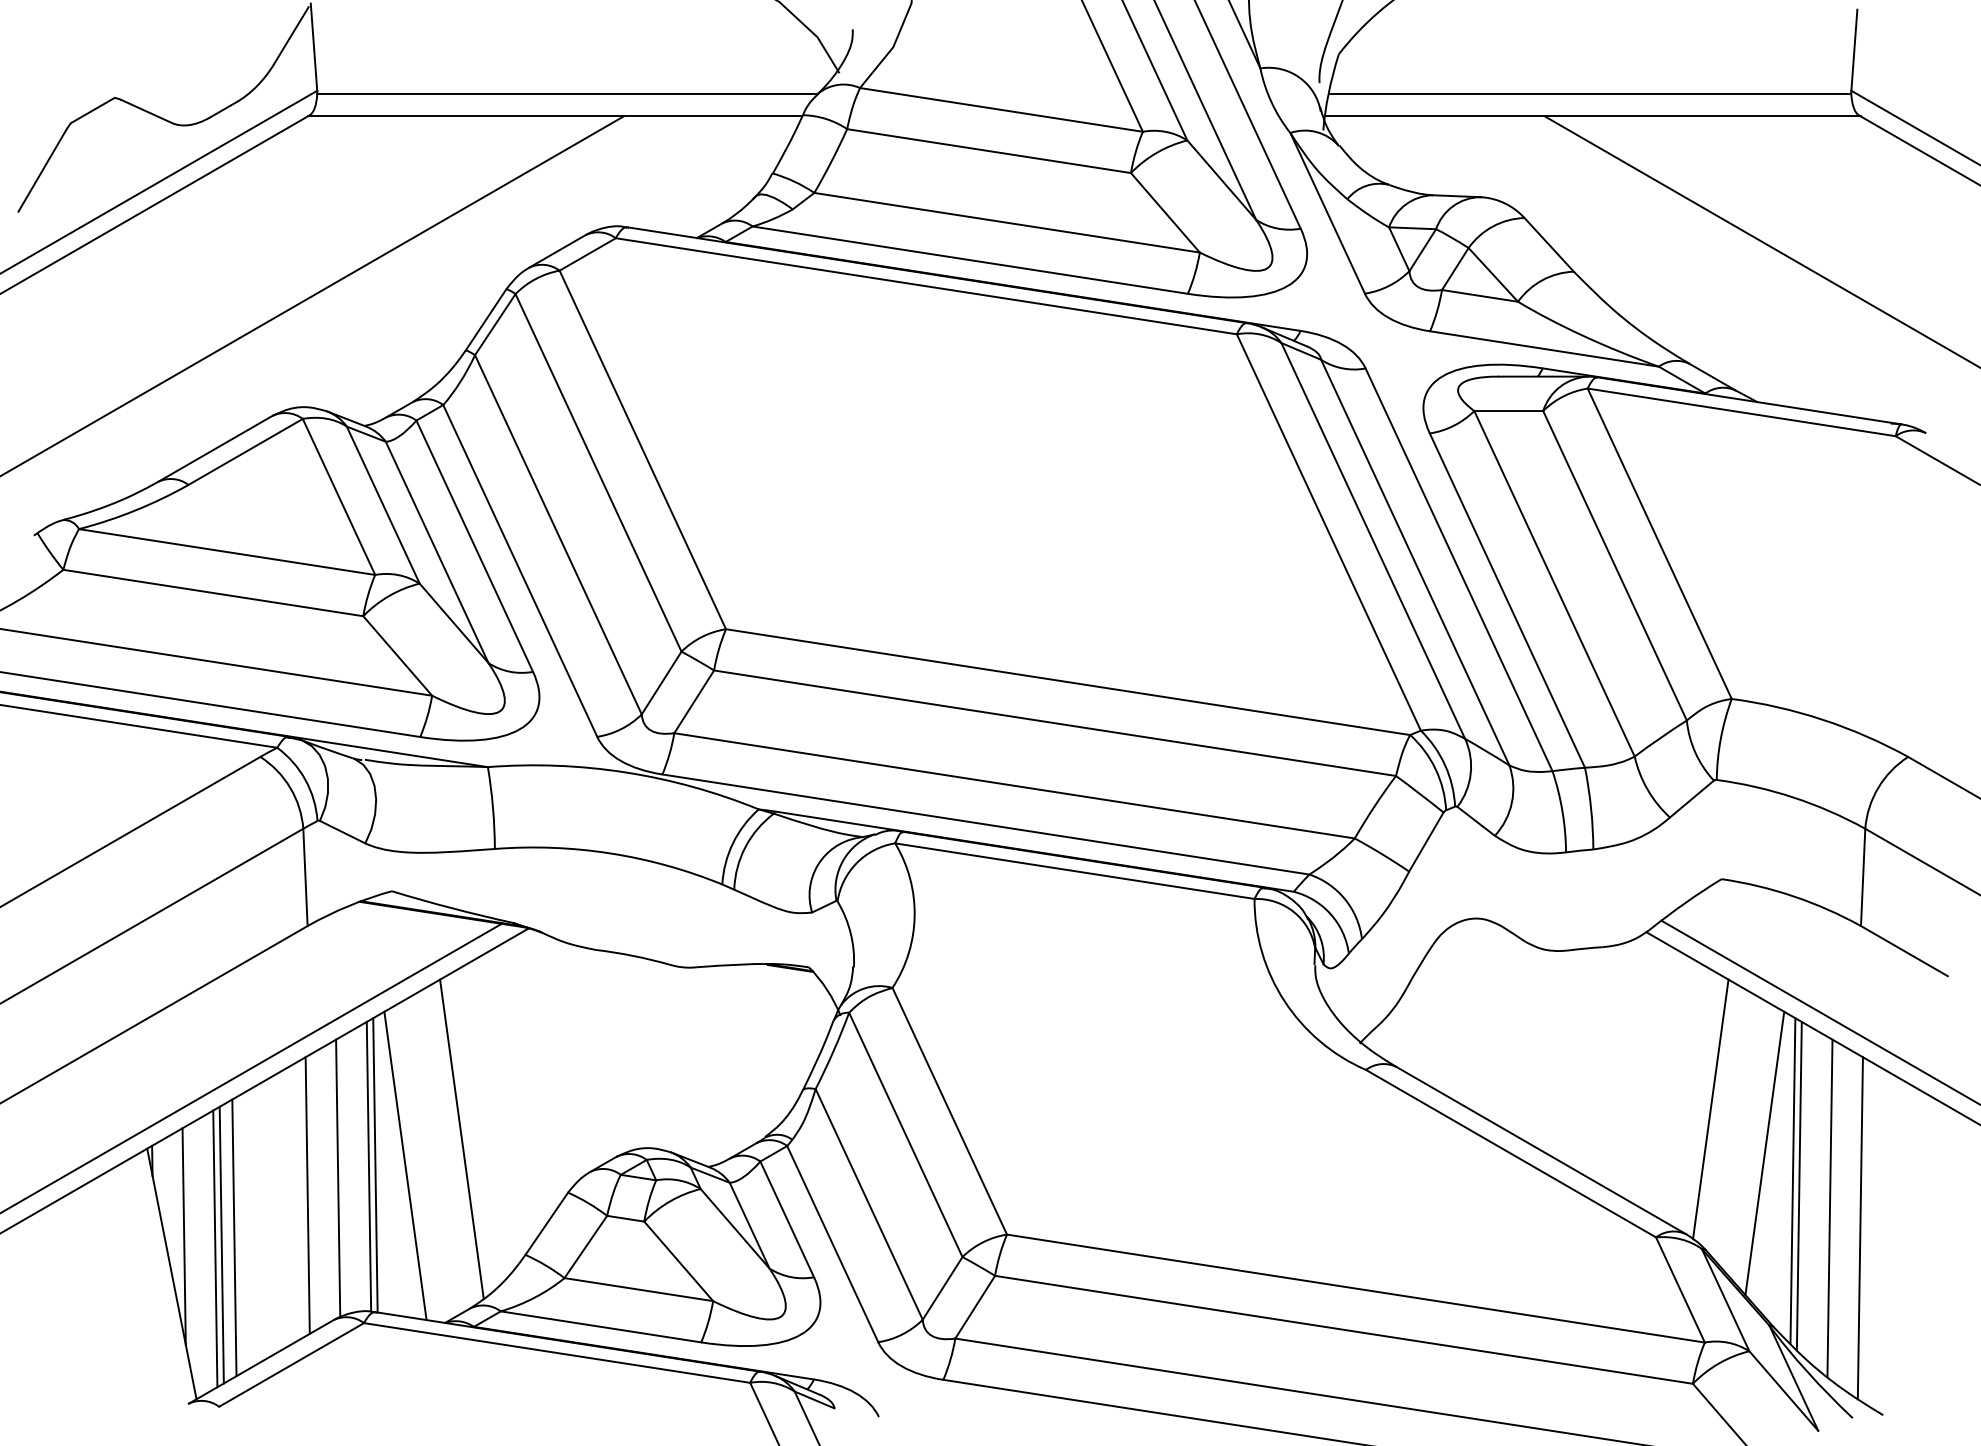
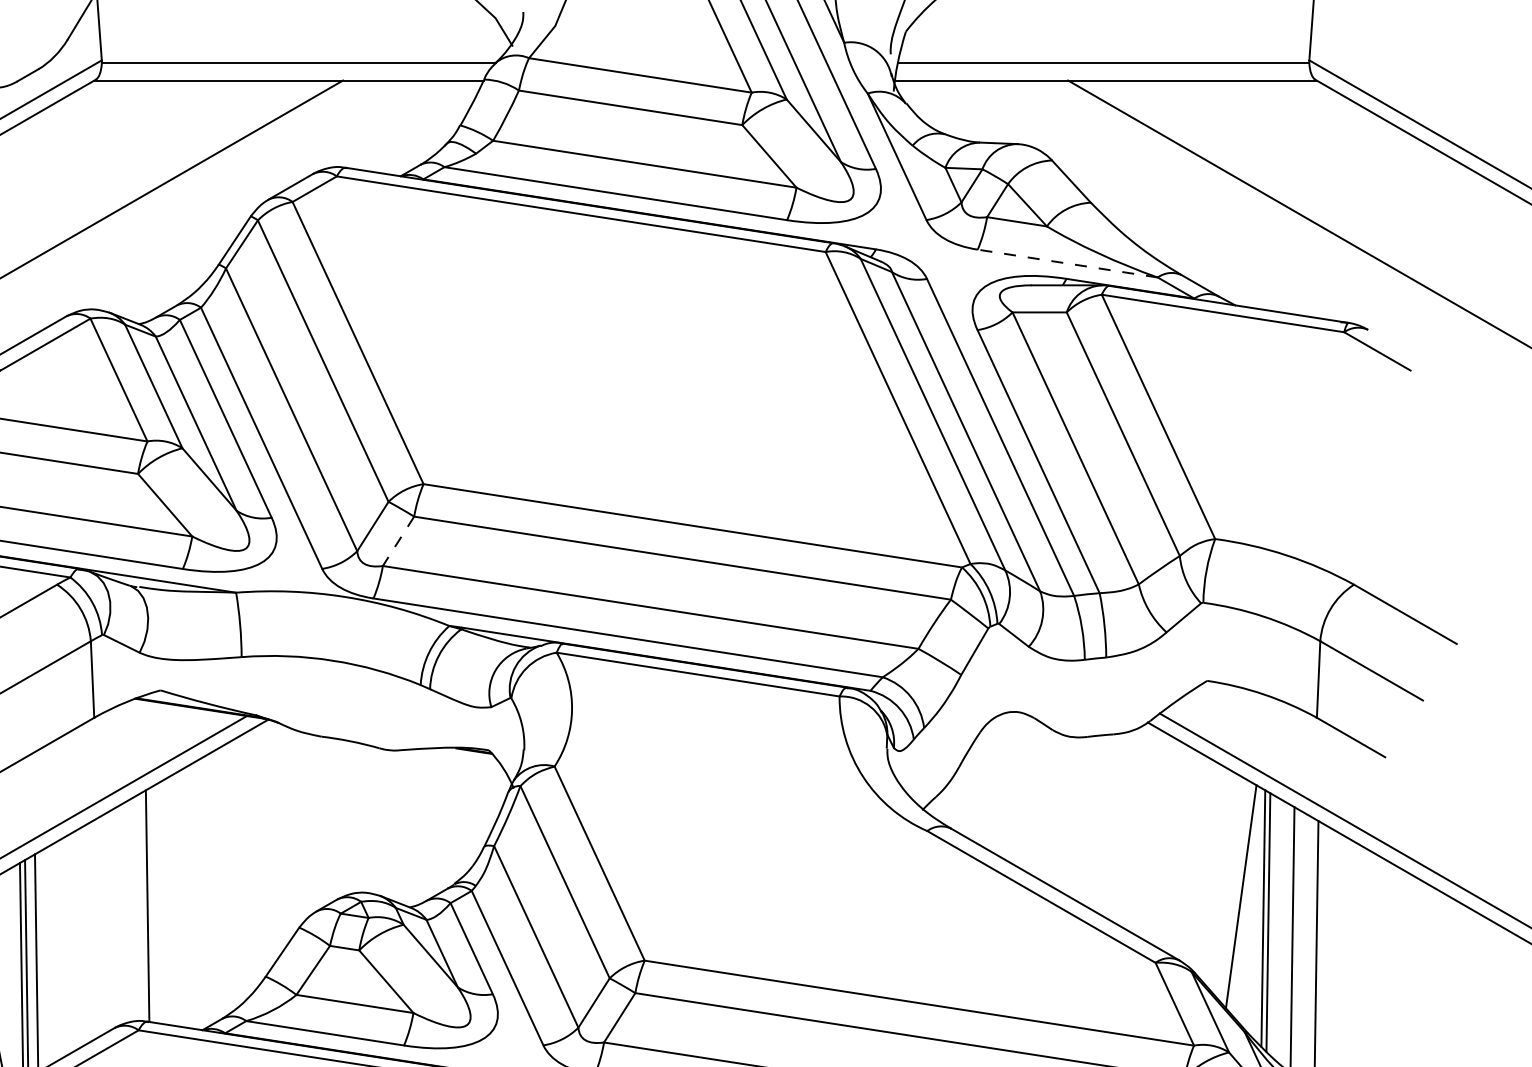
line: (1544, 348) -> (1067, 263), solid -> dashed
line: (693, 702) -> (397, 541), solid -> dashed
line: (1710, 1109) -> (1198, 862), removed
line: (461, 1138) -> (215, 885), removed
line: (405, 1165) -> (171, 906), removed
line: (368, 1166) -> (142, 907), removed
line: (338, 1178) -> (118, 916), removed
line: (307, 1195) -> (94, 929), removed

